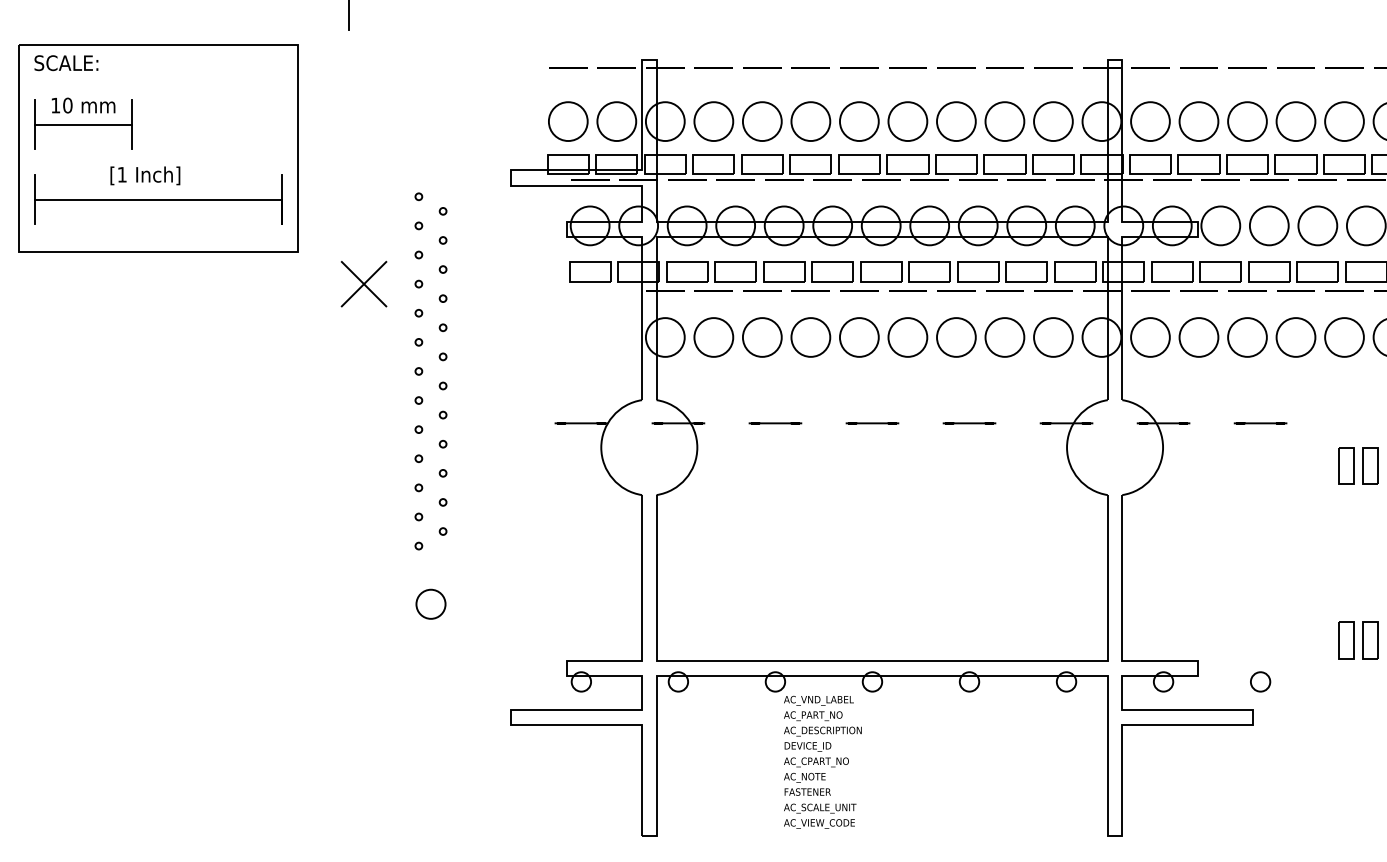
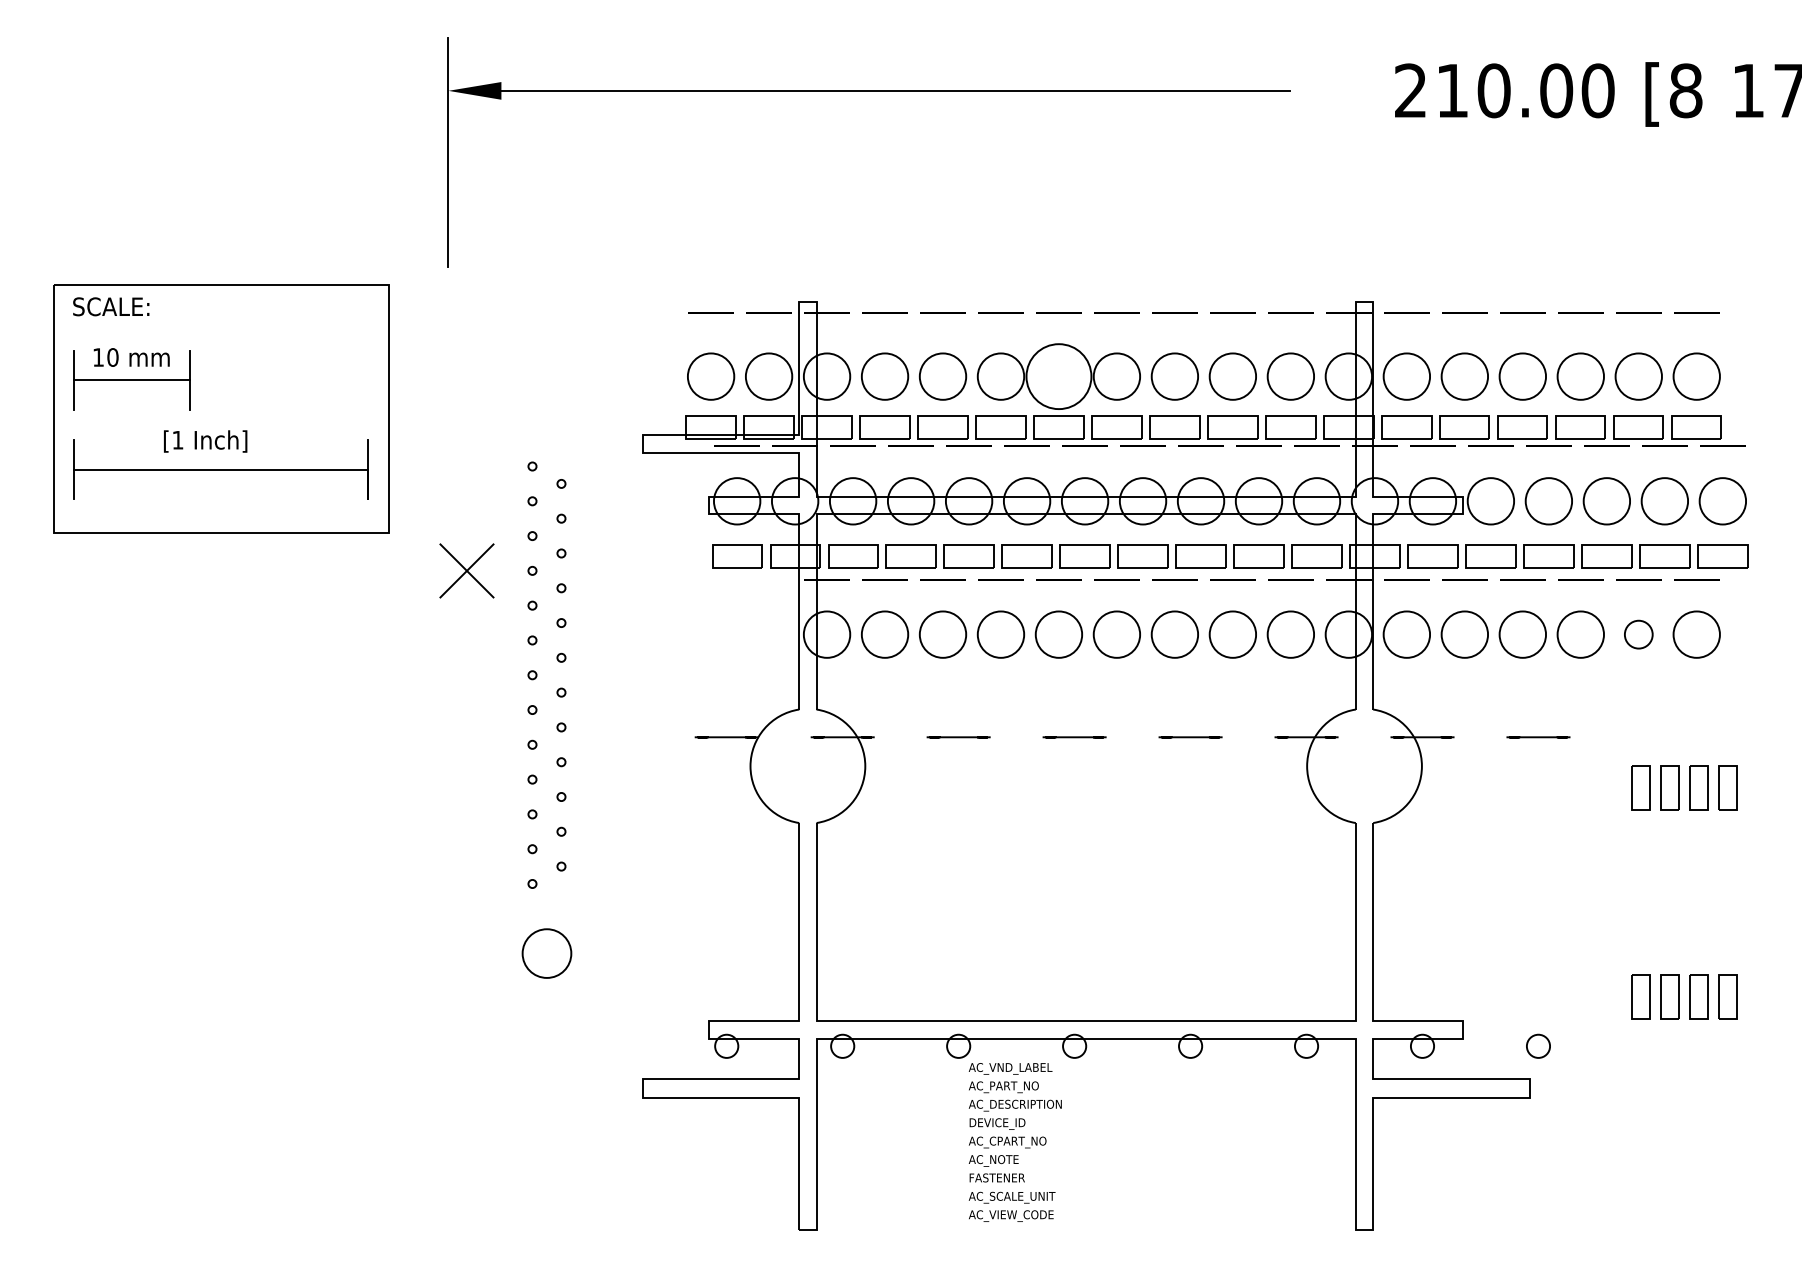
circle: (858, 121) -> (1058, 376), size x1.4
circle: (1344, 337) -> (1638, 634), size x0.6
circle: (430, 604) -> (546, 953), size x1.4

